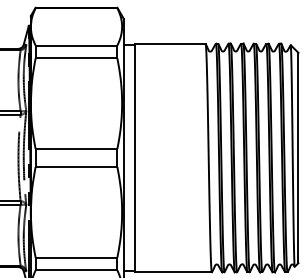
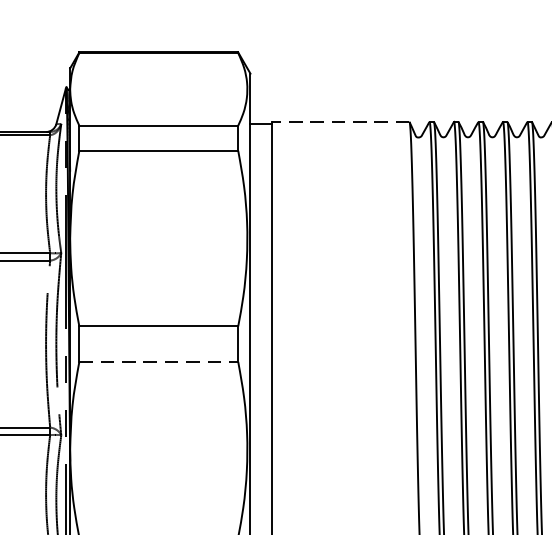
line: (169, 43) -> (339, 121), solid -> dashed
line: (76, 167) -> (158, 362), solid -> dashed

